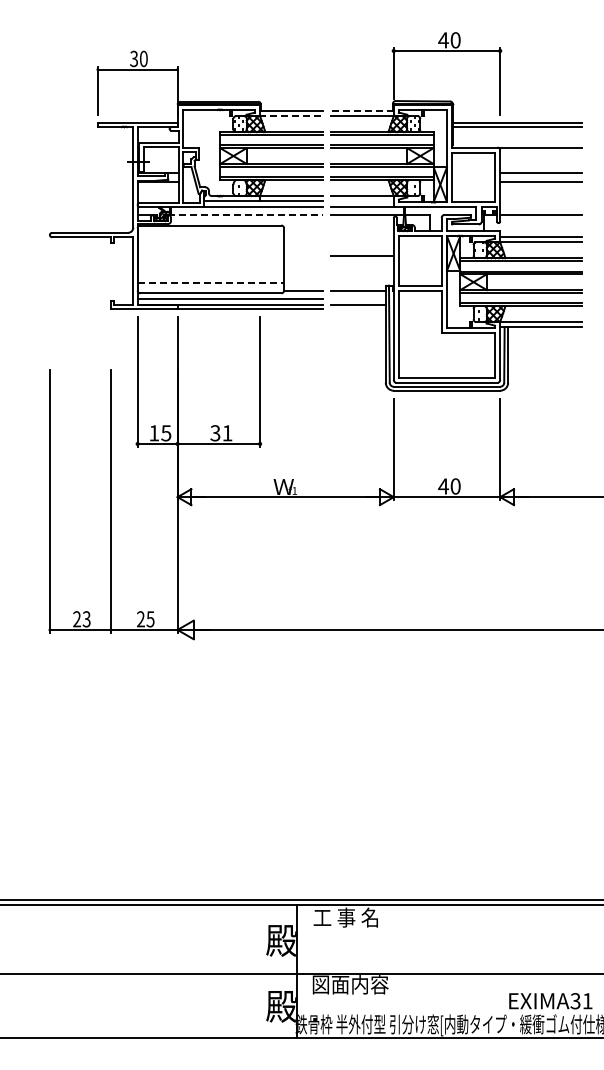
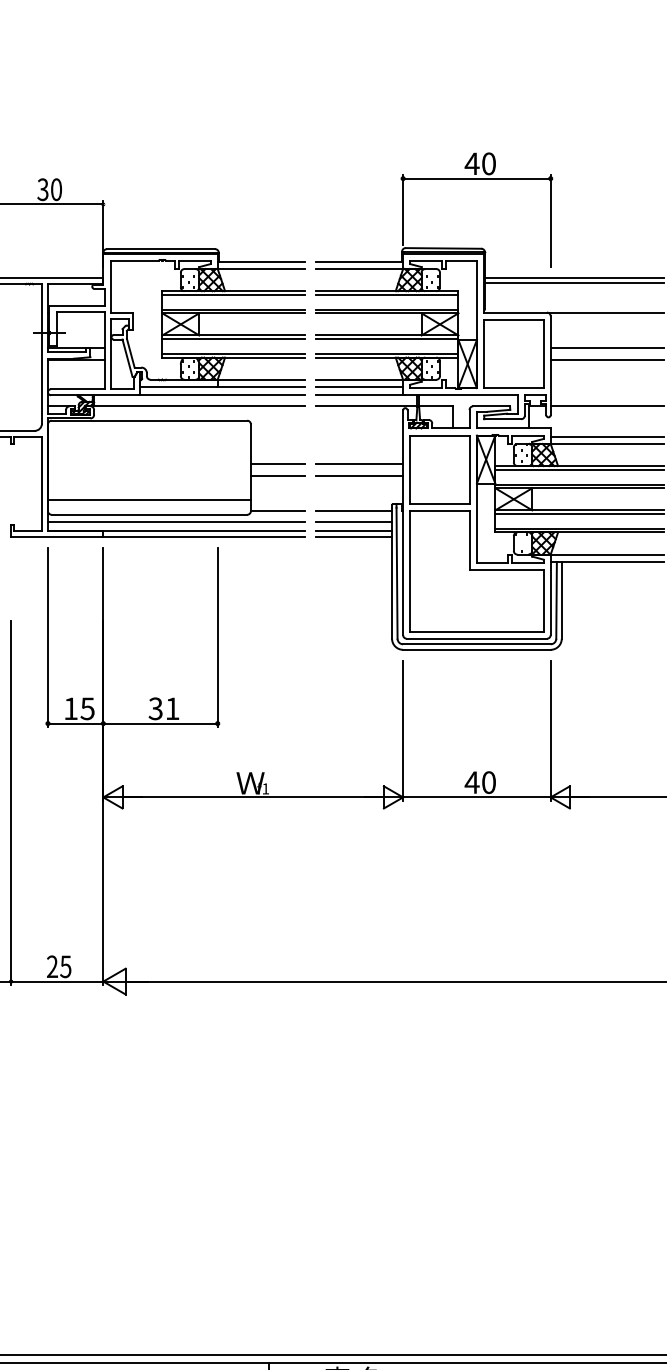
line: (361, 110) -> (358, 261), dashed -> solid
line: (291, 116) -> (261, 269), dashed -> solid
line: (361, 201) -> (358, 387), added
line: (246, 215) -> (198, 406), dashed -> solid
line: (303, 256) -> (277, 463), added
line: (303, 265) -> (277, 476), added
line: (361, 265) -> (358, 476), added
line: (211, 282) -> (150, 499), dashed -> solid
line: (357, 298) -> (352, 521), added
line: (357, 309) -> (352, 537), added

